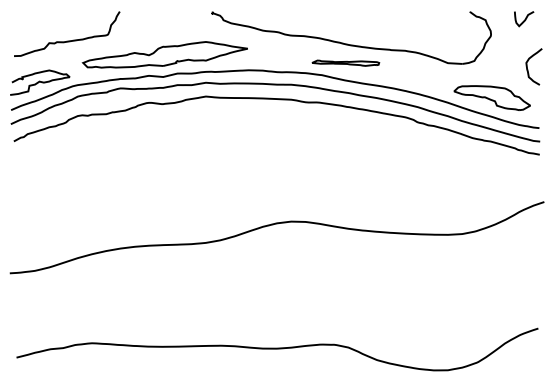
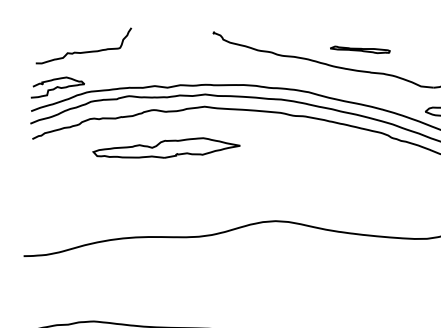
part: (164, 54) -> (166, 147), moved
part: (345, 62) -> (359, 49), moved

